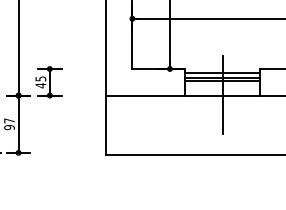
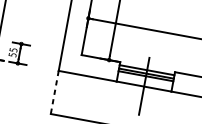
text: (40, 85) -> (12, 54), 45 -> 55
line: (105, 125) -> (54, 92), solid -> dashed

